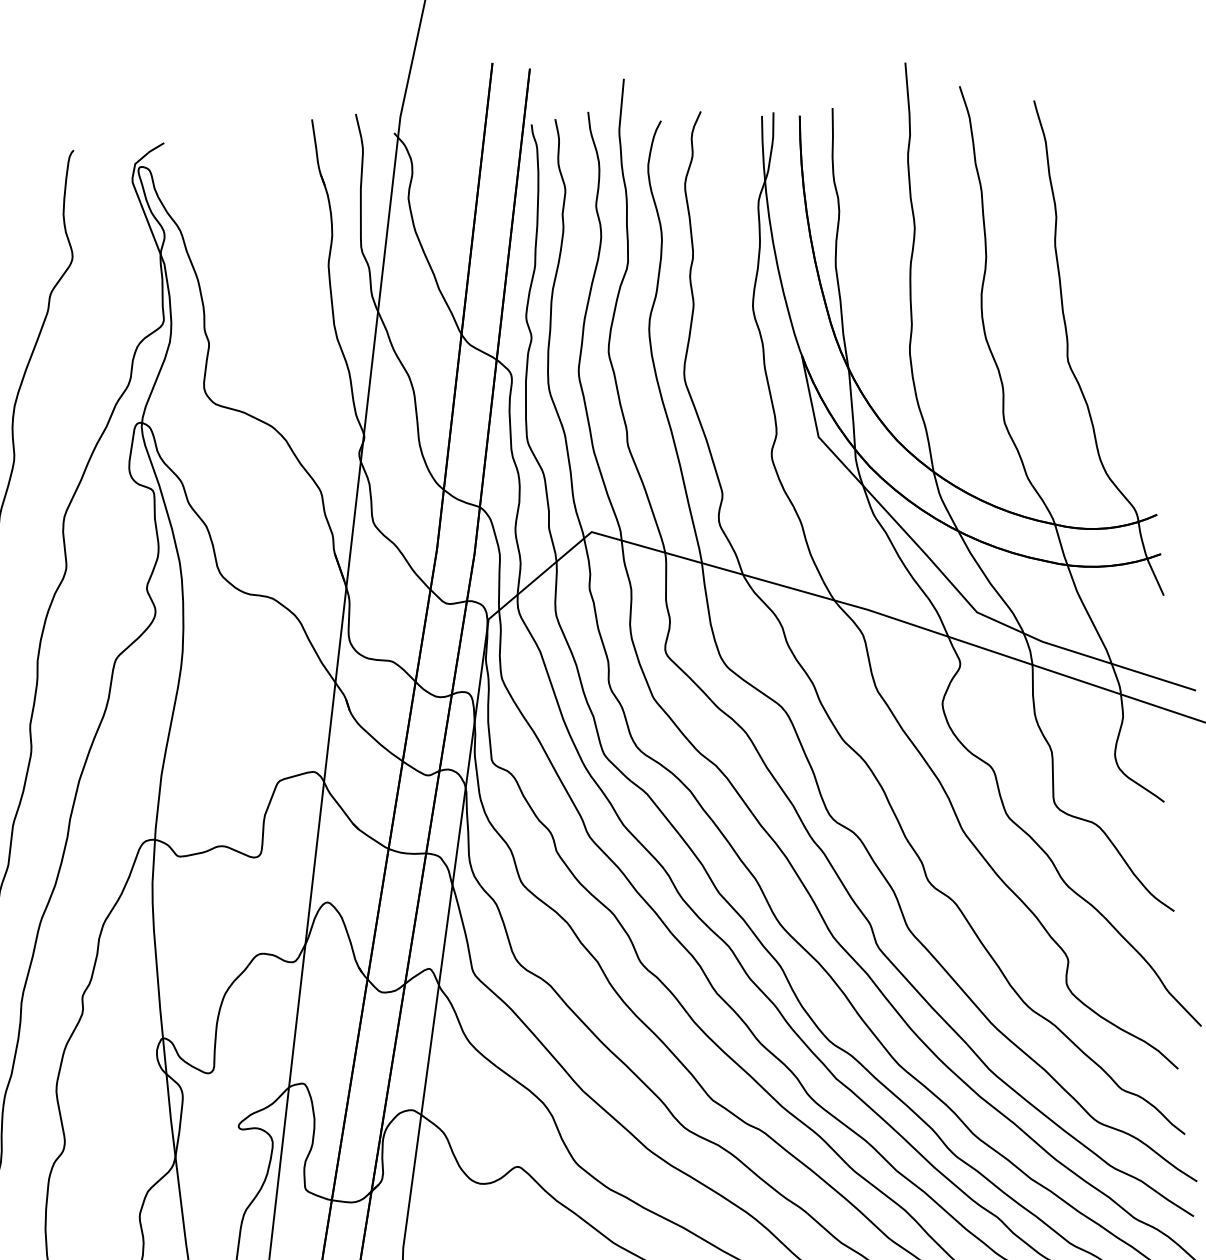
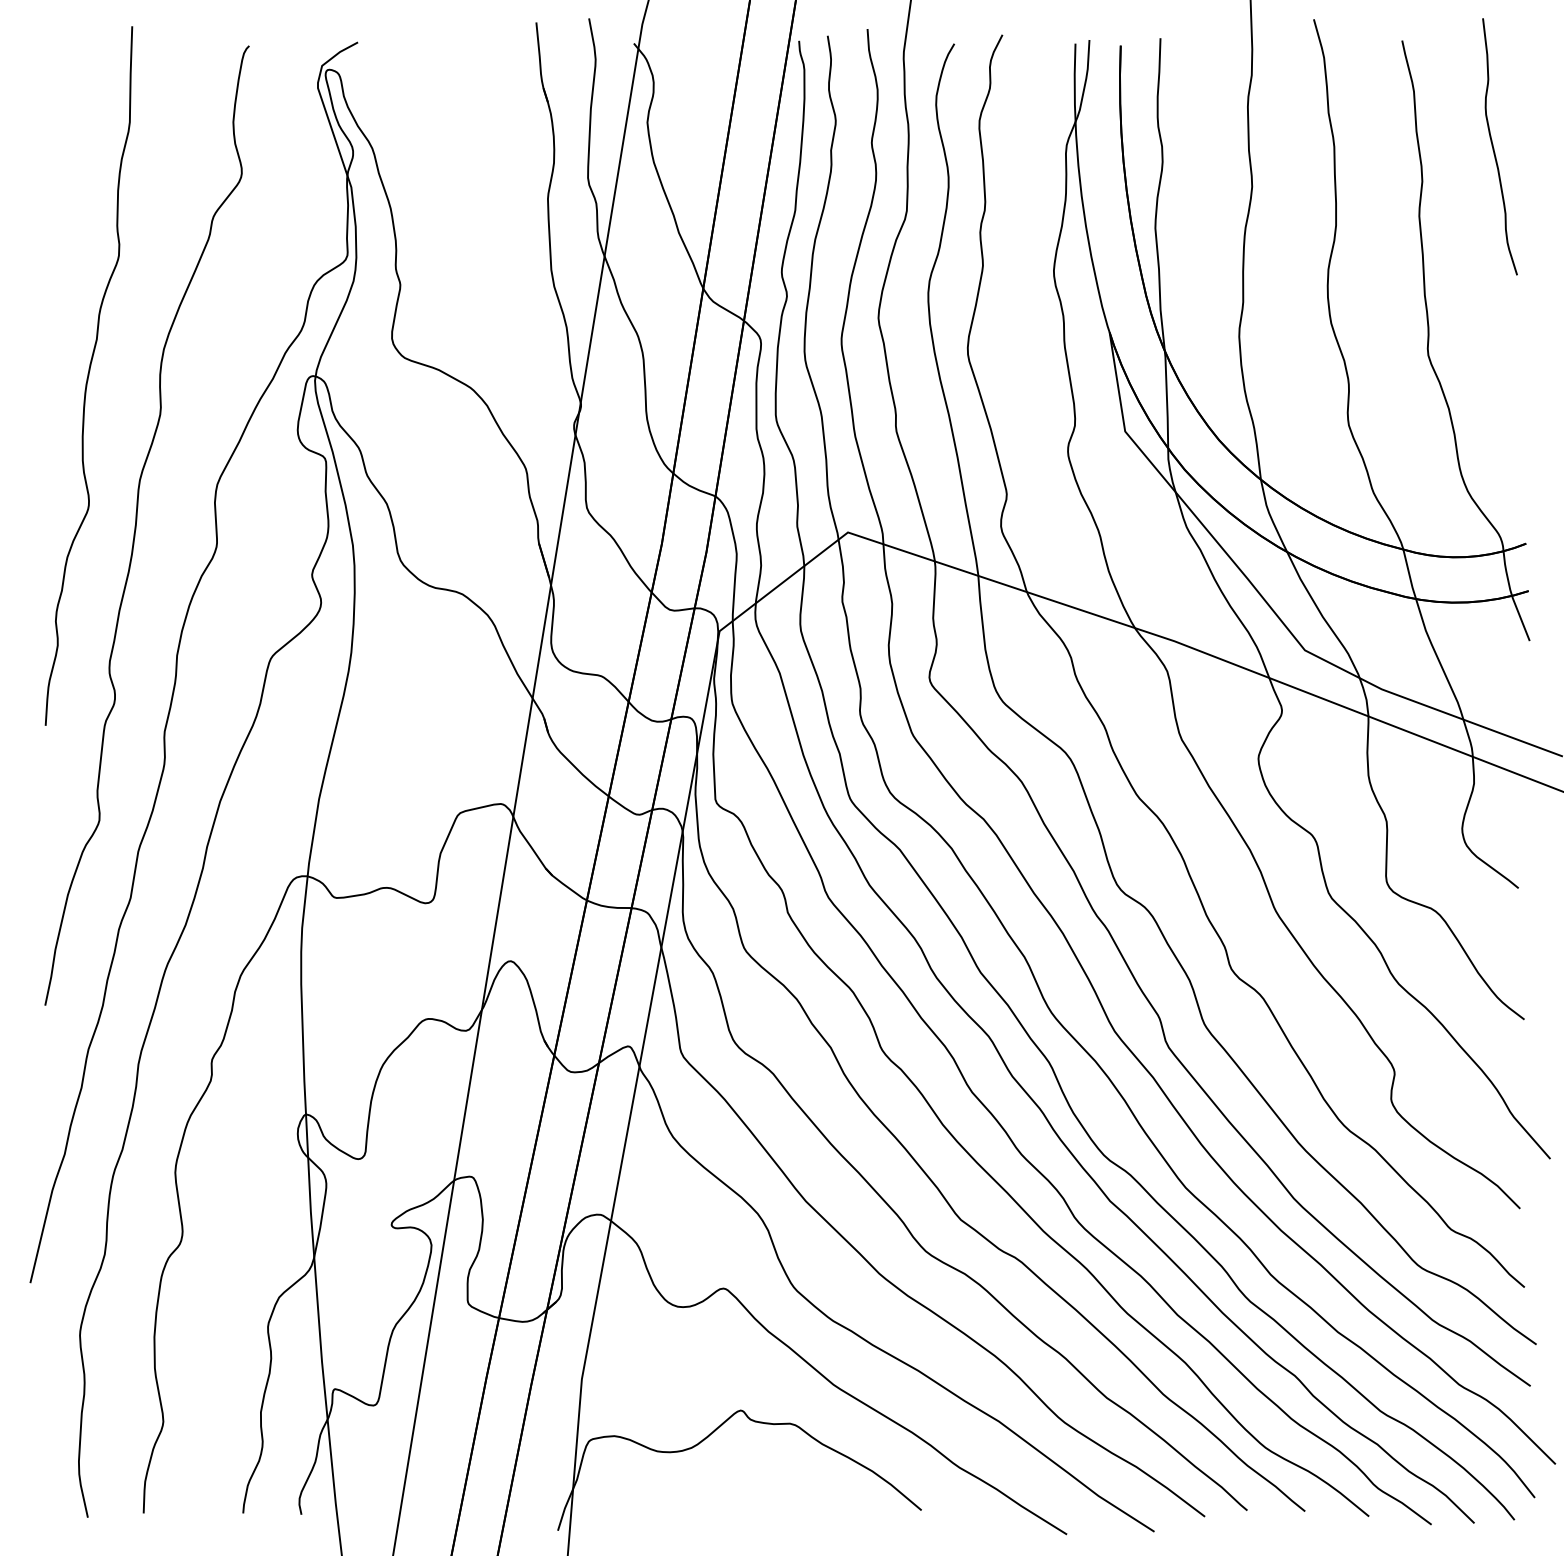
curve: (1115, 186) -> (1494, 148), added

